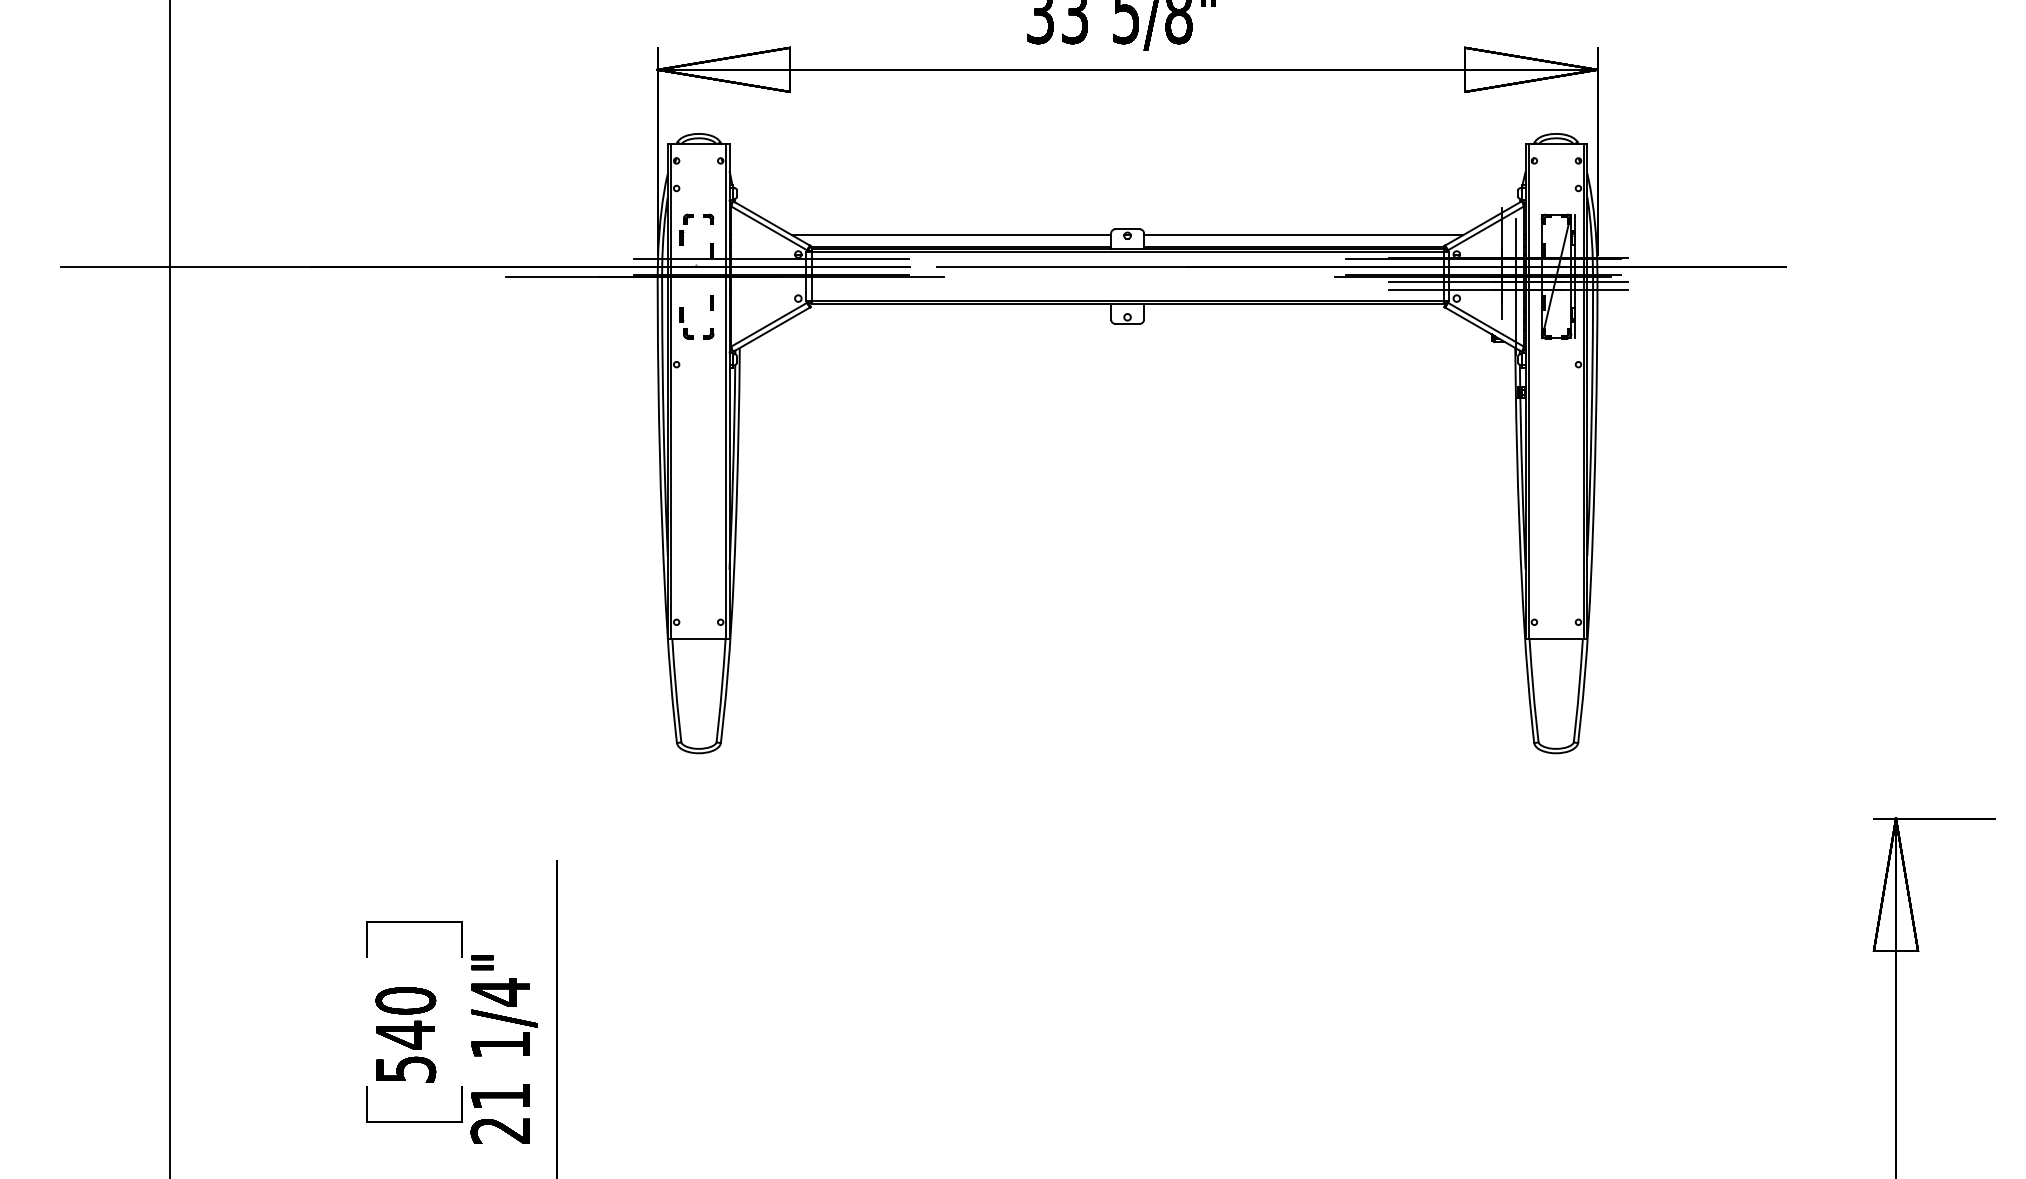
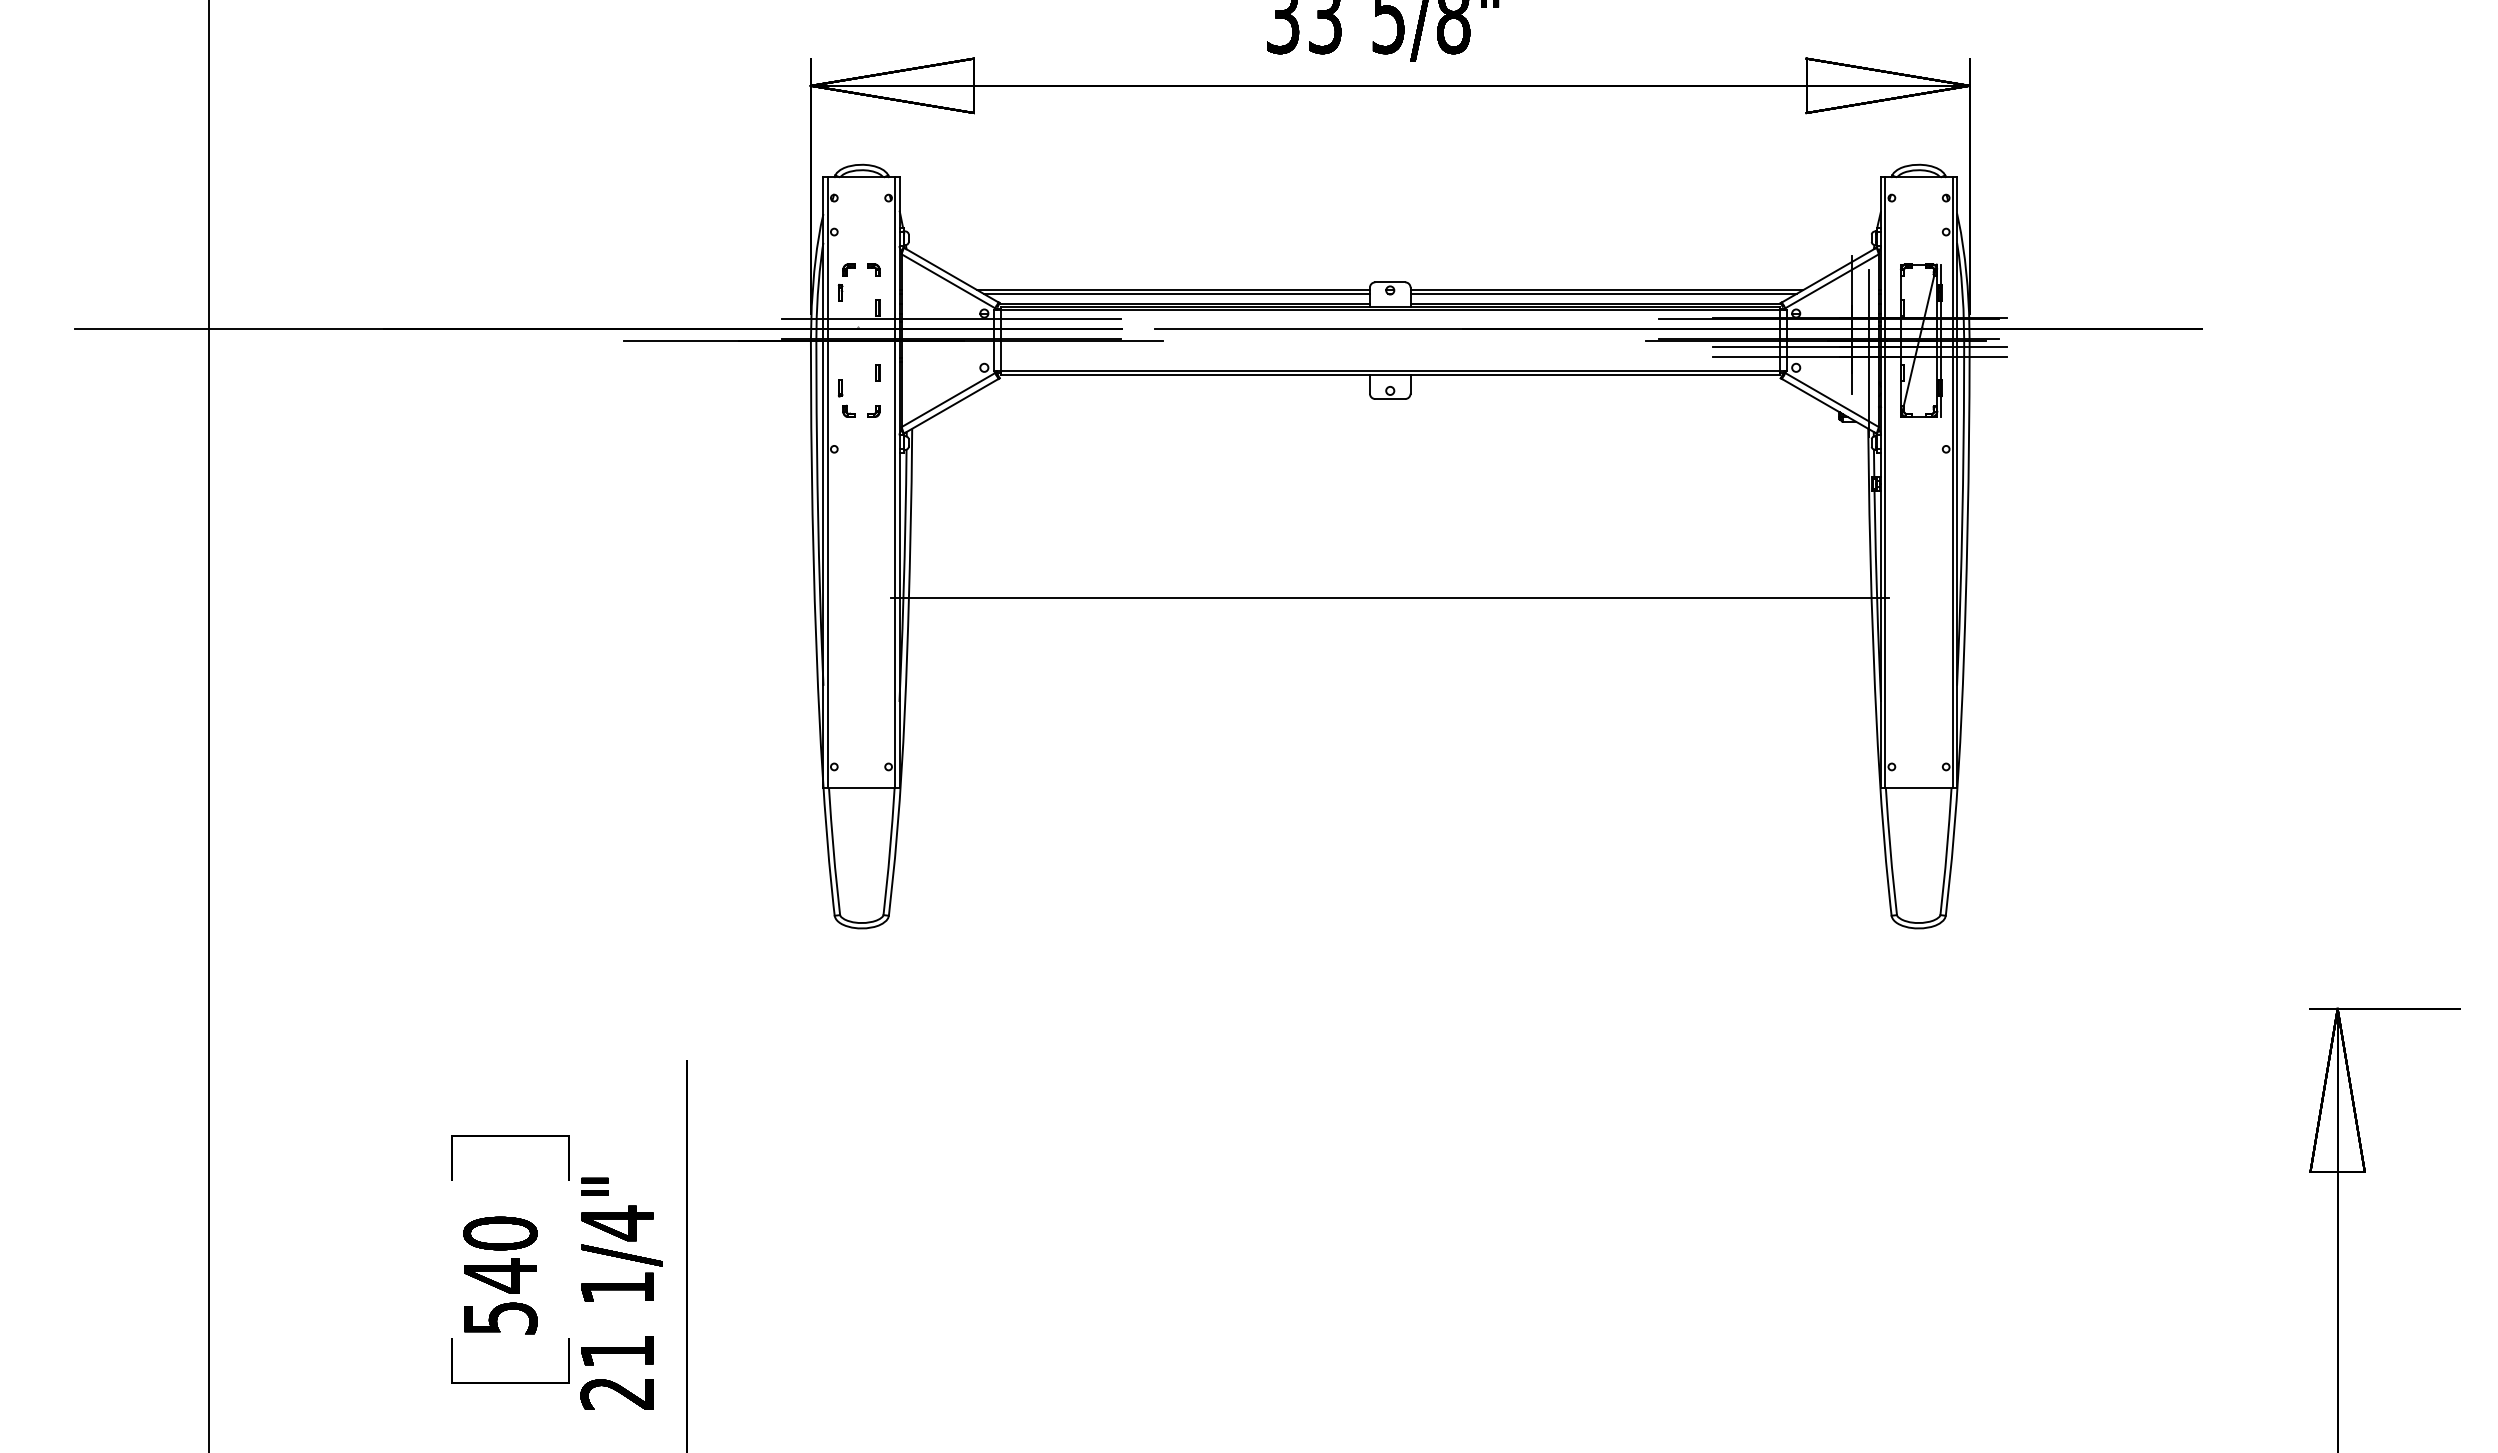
line: (954, 238) -> (1176, 293), added
line: (1300, 238) -> (1603, 293), added
line: (1127, 484) -> (1390, 597), added

